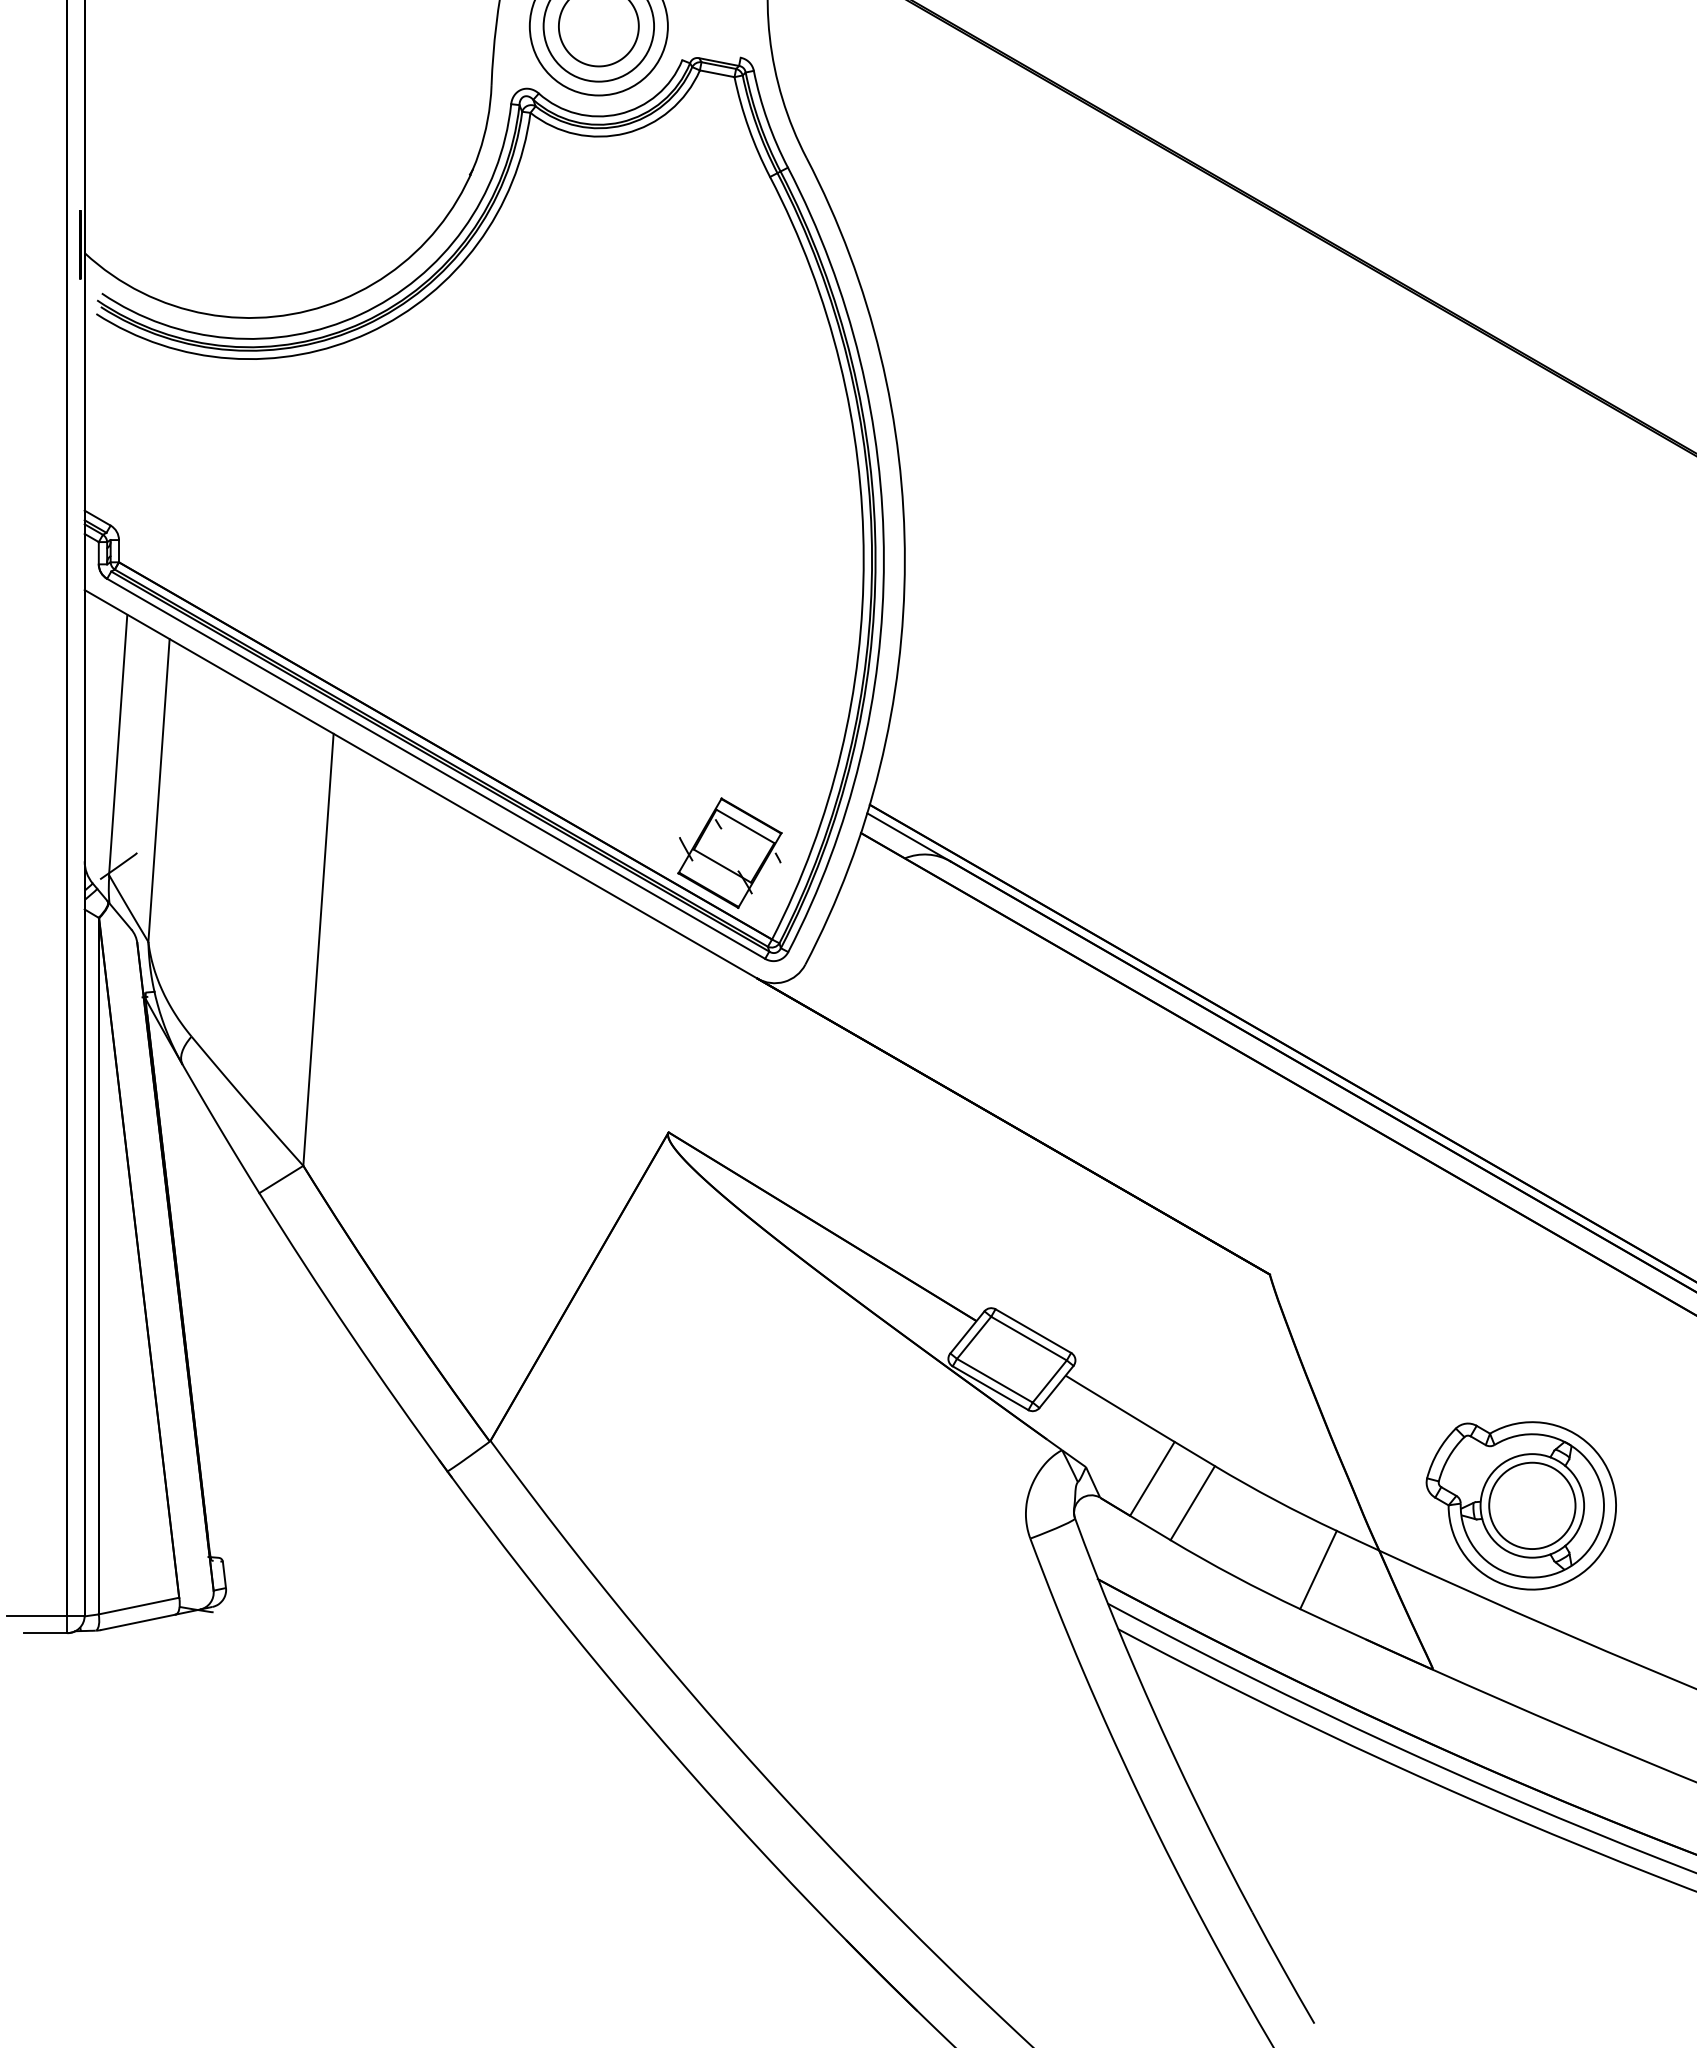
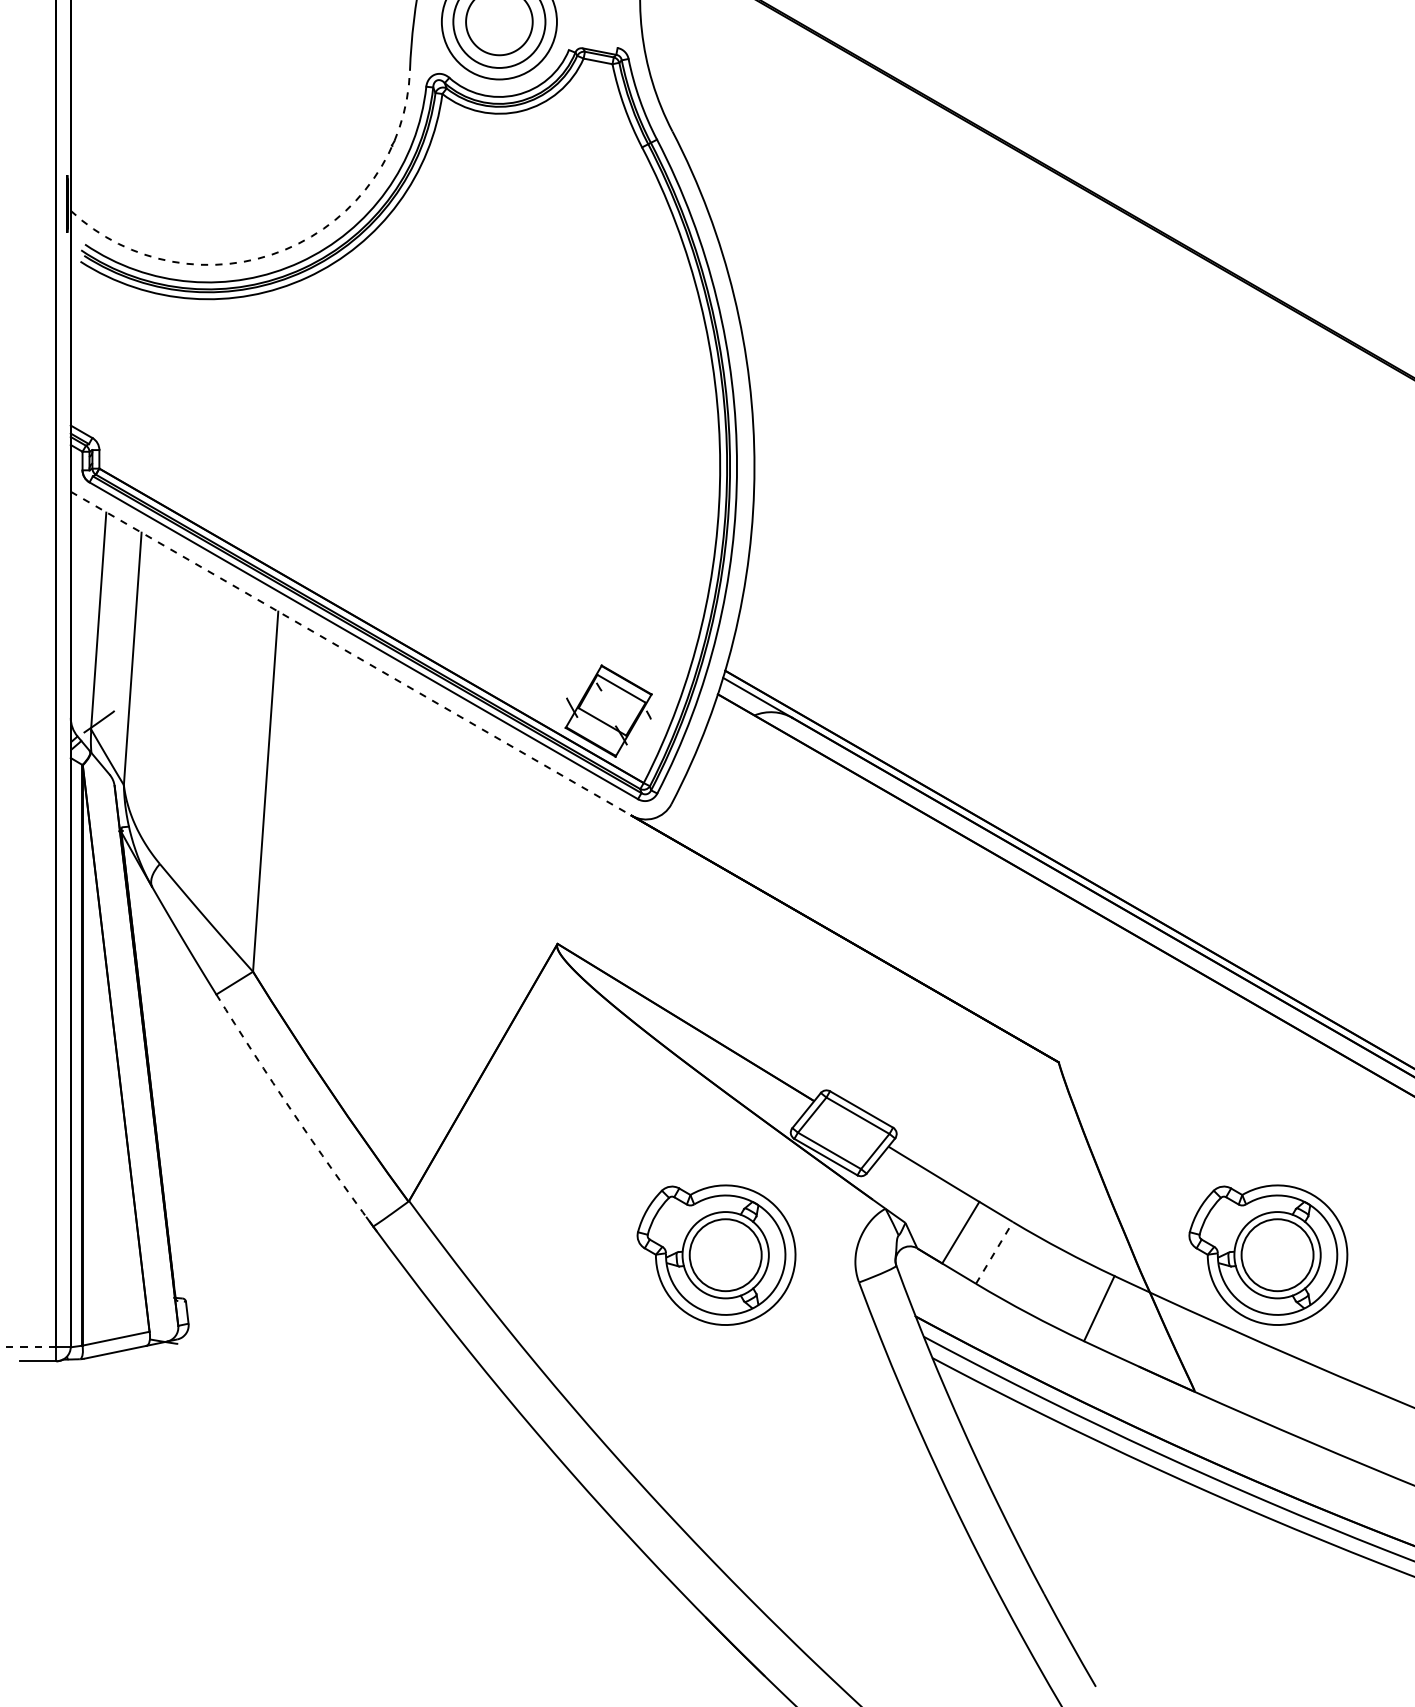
arc: (342, 299) -> (285, 249), solid -> dashed
line: (421, 784) -> (351, 653), solid -> dashed
arc: (350, 1334) -> (292, 1112), solid -> dashed
line: (1193, 1502) -> (995, 1252), solid -> dashed
part: (858, 1505) -> (715, 1254), added
line: (37, 1615) -> (31, 1346), solid -> dashed

